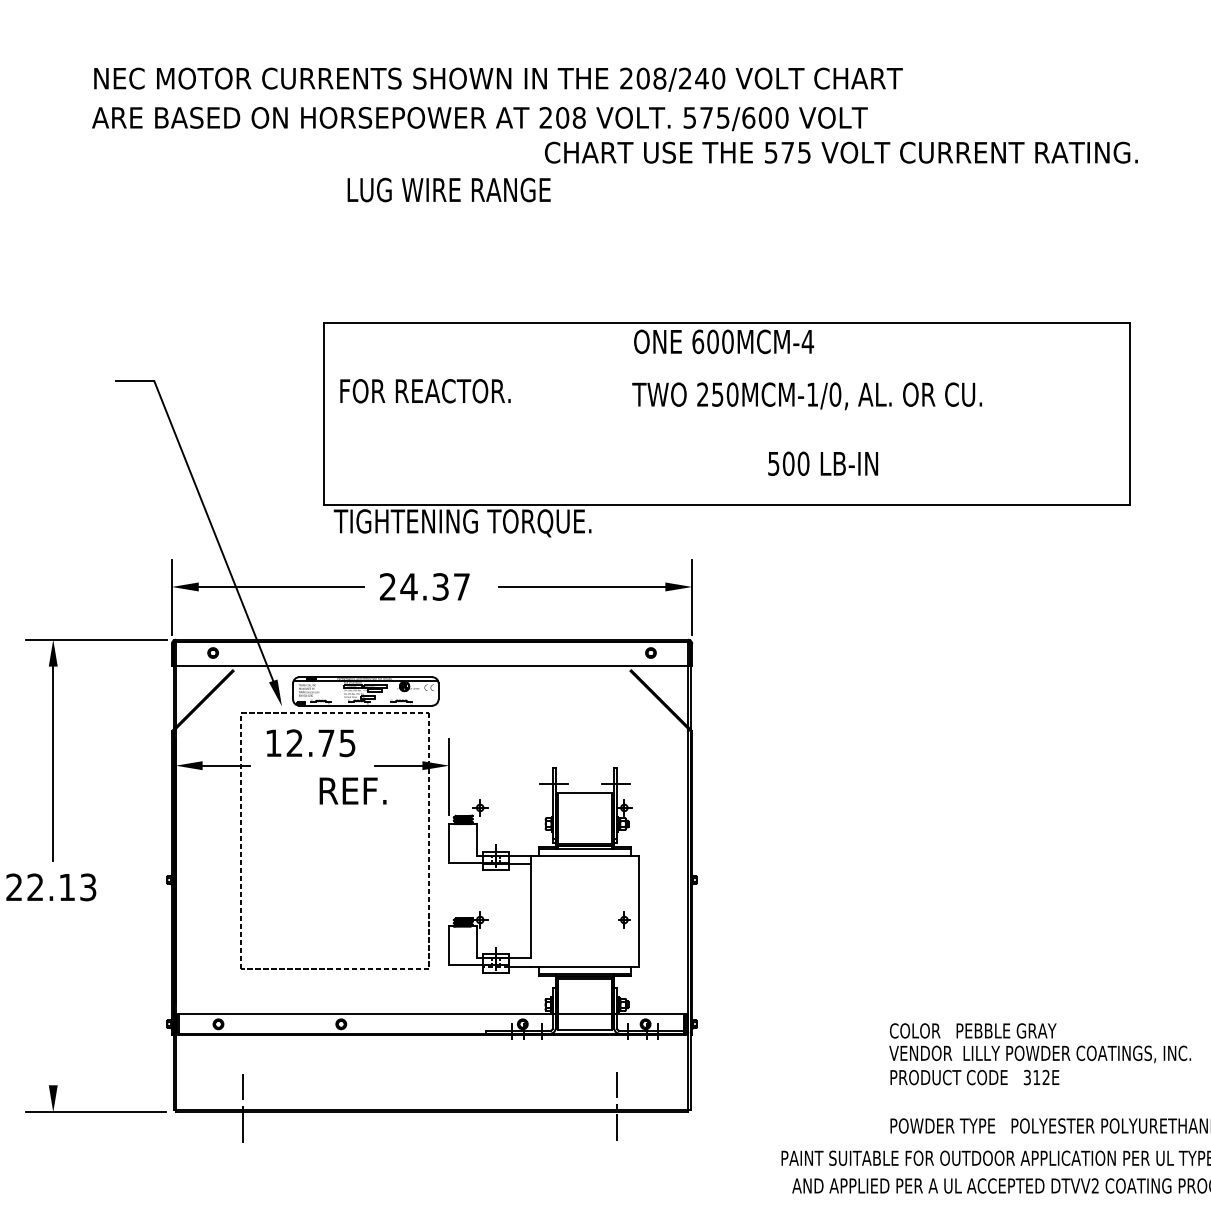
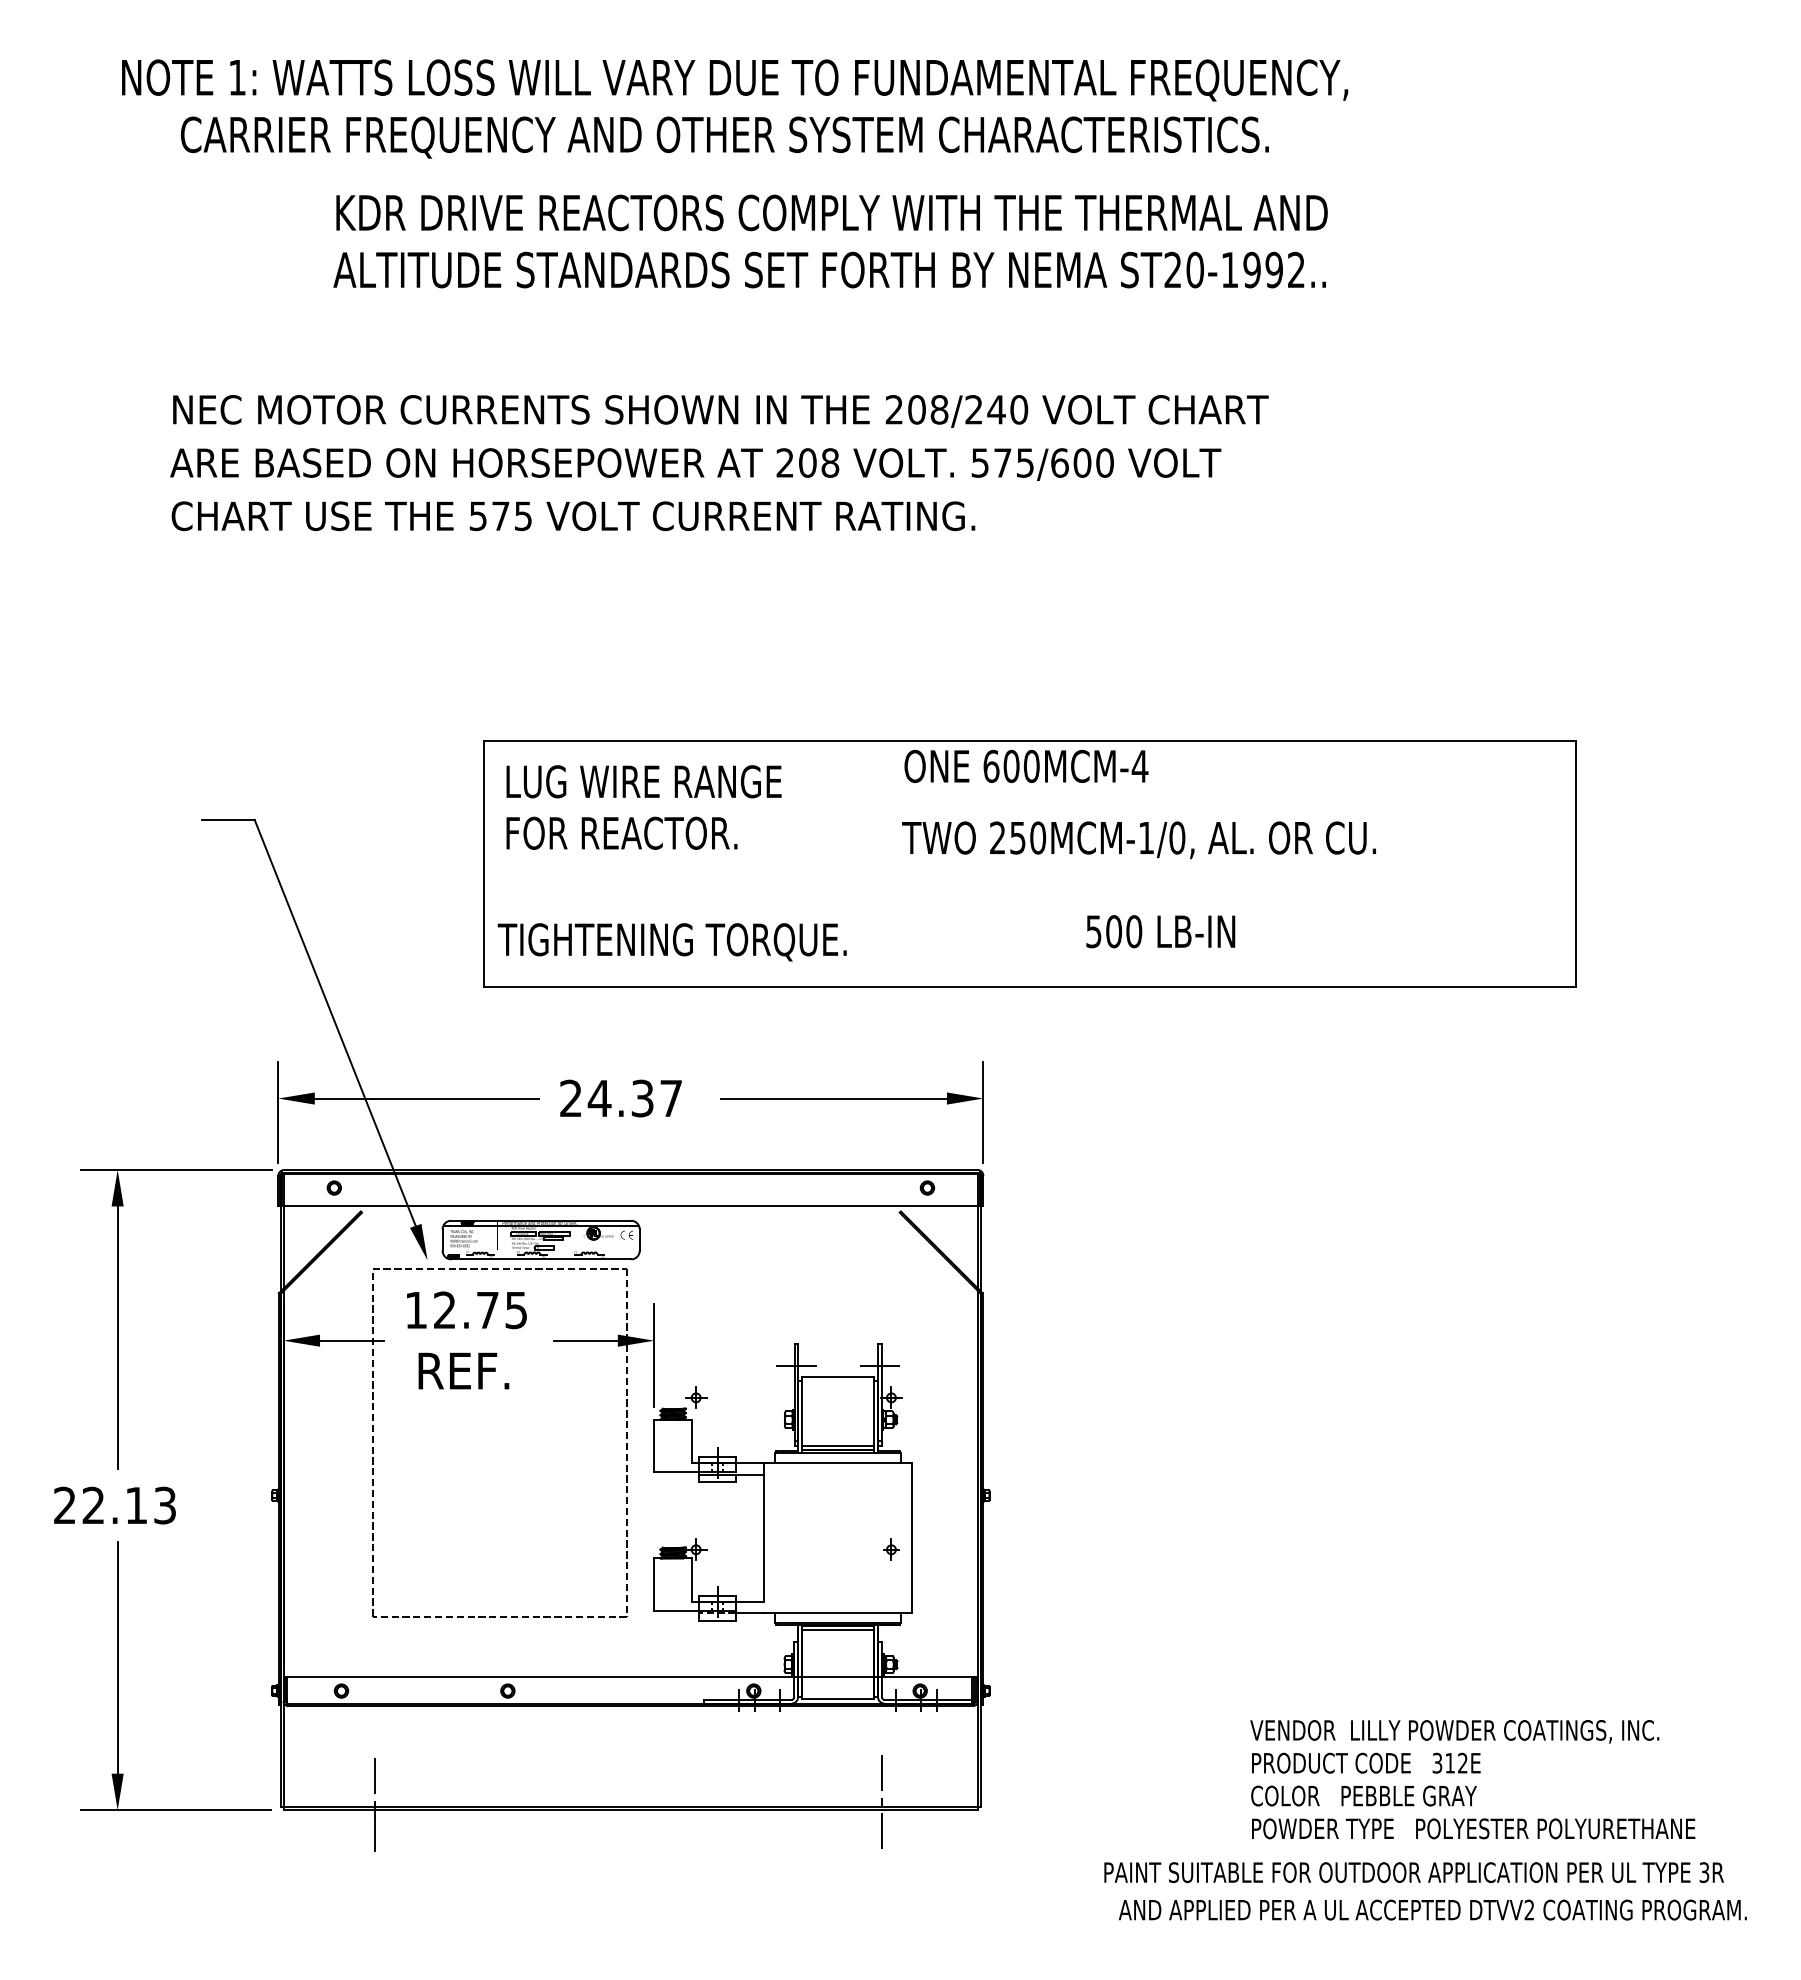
text: (841, 152) -> (573, 516), moved
text: (448, 189) -> (643, 781), moved
text: (462, 523) -> (671, 942), moved
text: (352, 790) -> (463, 1370), moved
line: (53, 999) -> (117, 1657), added
text: (972, 1030) -> (1363, 1795), moved

